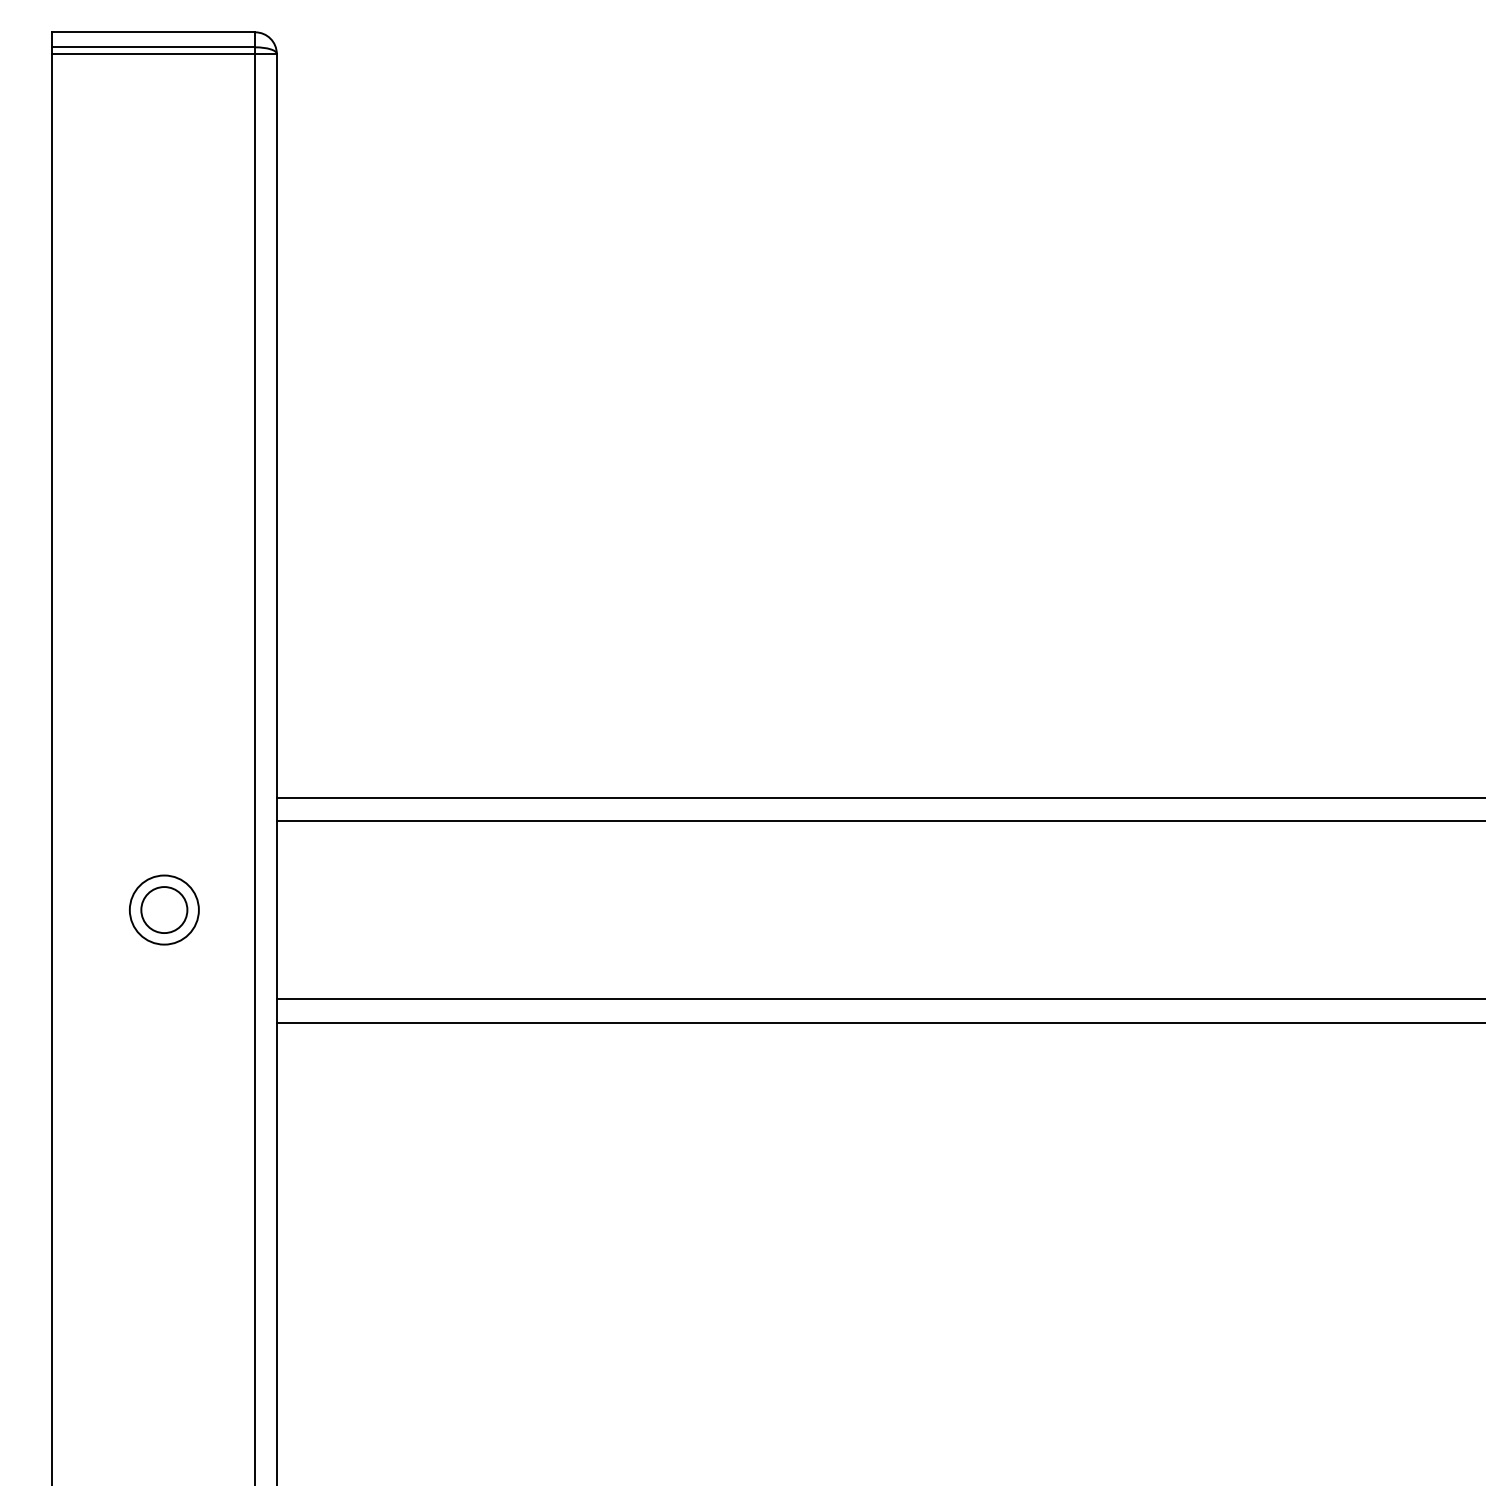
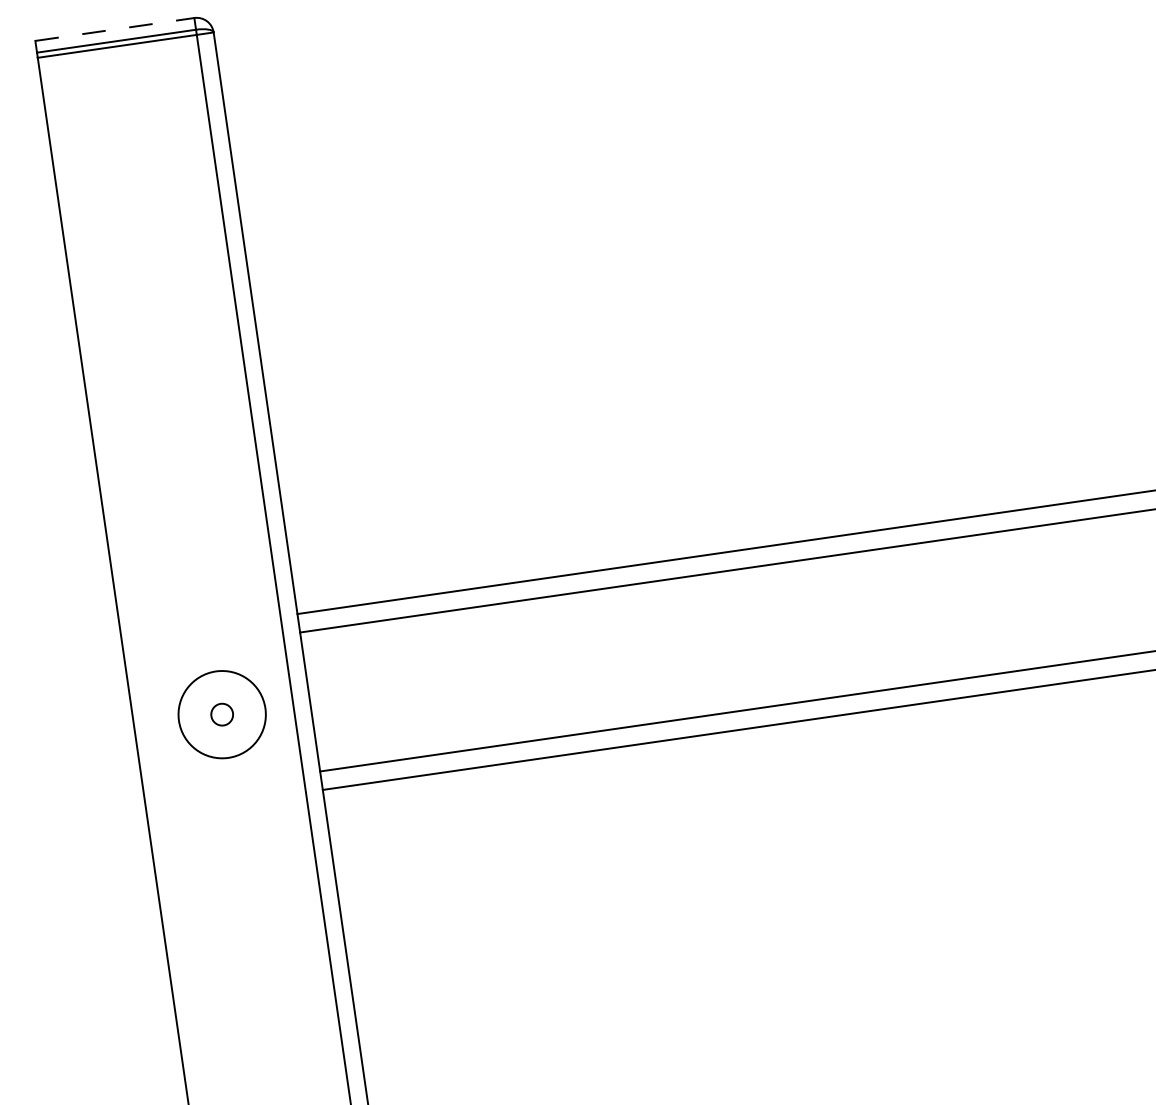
line: (153, 32) -> (114, 29), solid -> dashed
circle: (163, 909) -> (221, 714), size x1.6
circle: (164, 910) -> (222, 714), size x0.6

